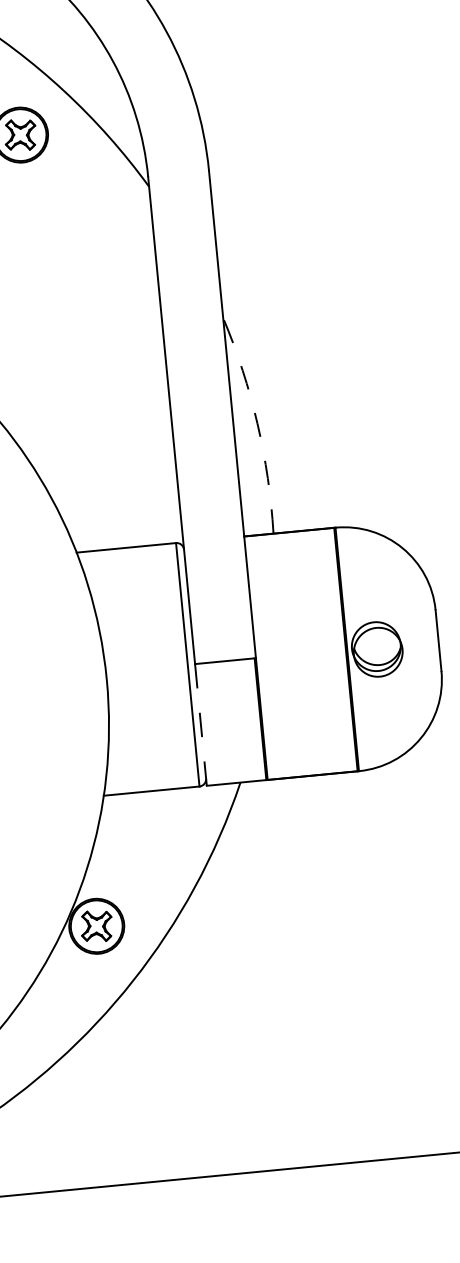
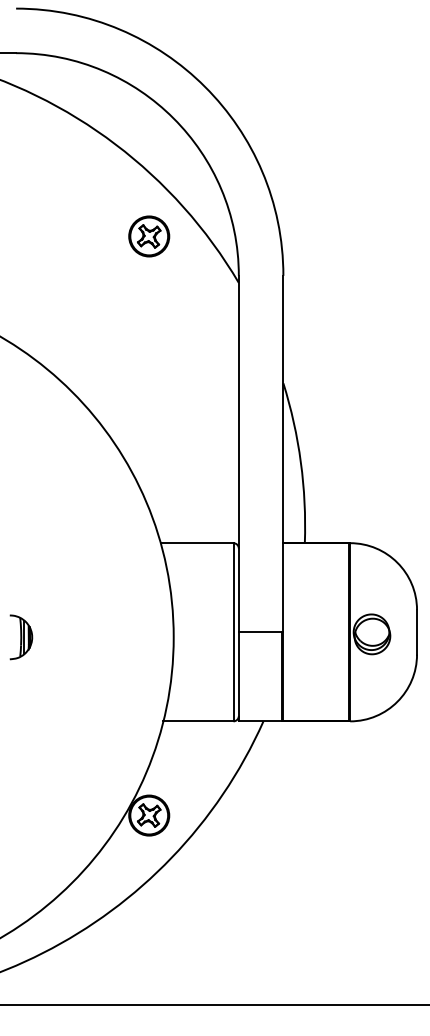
arc: (256, 424) -> (300, 462), dashed -> solid
line: (200, 724) -> (238, 676), dashed -> solid

